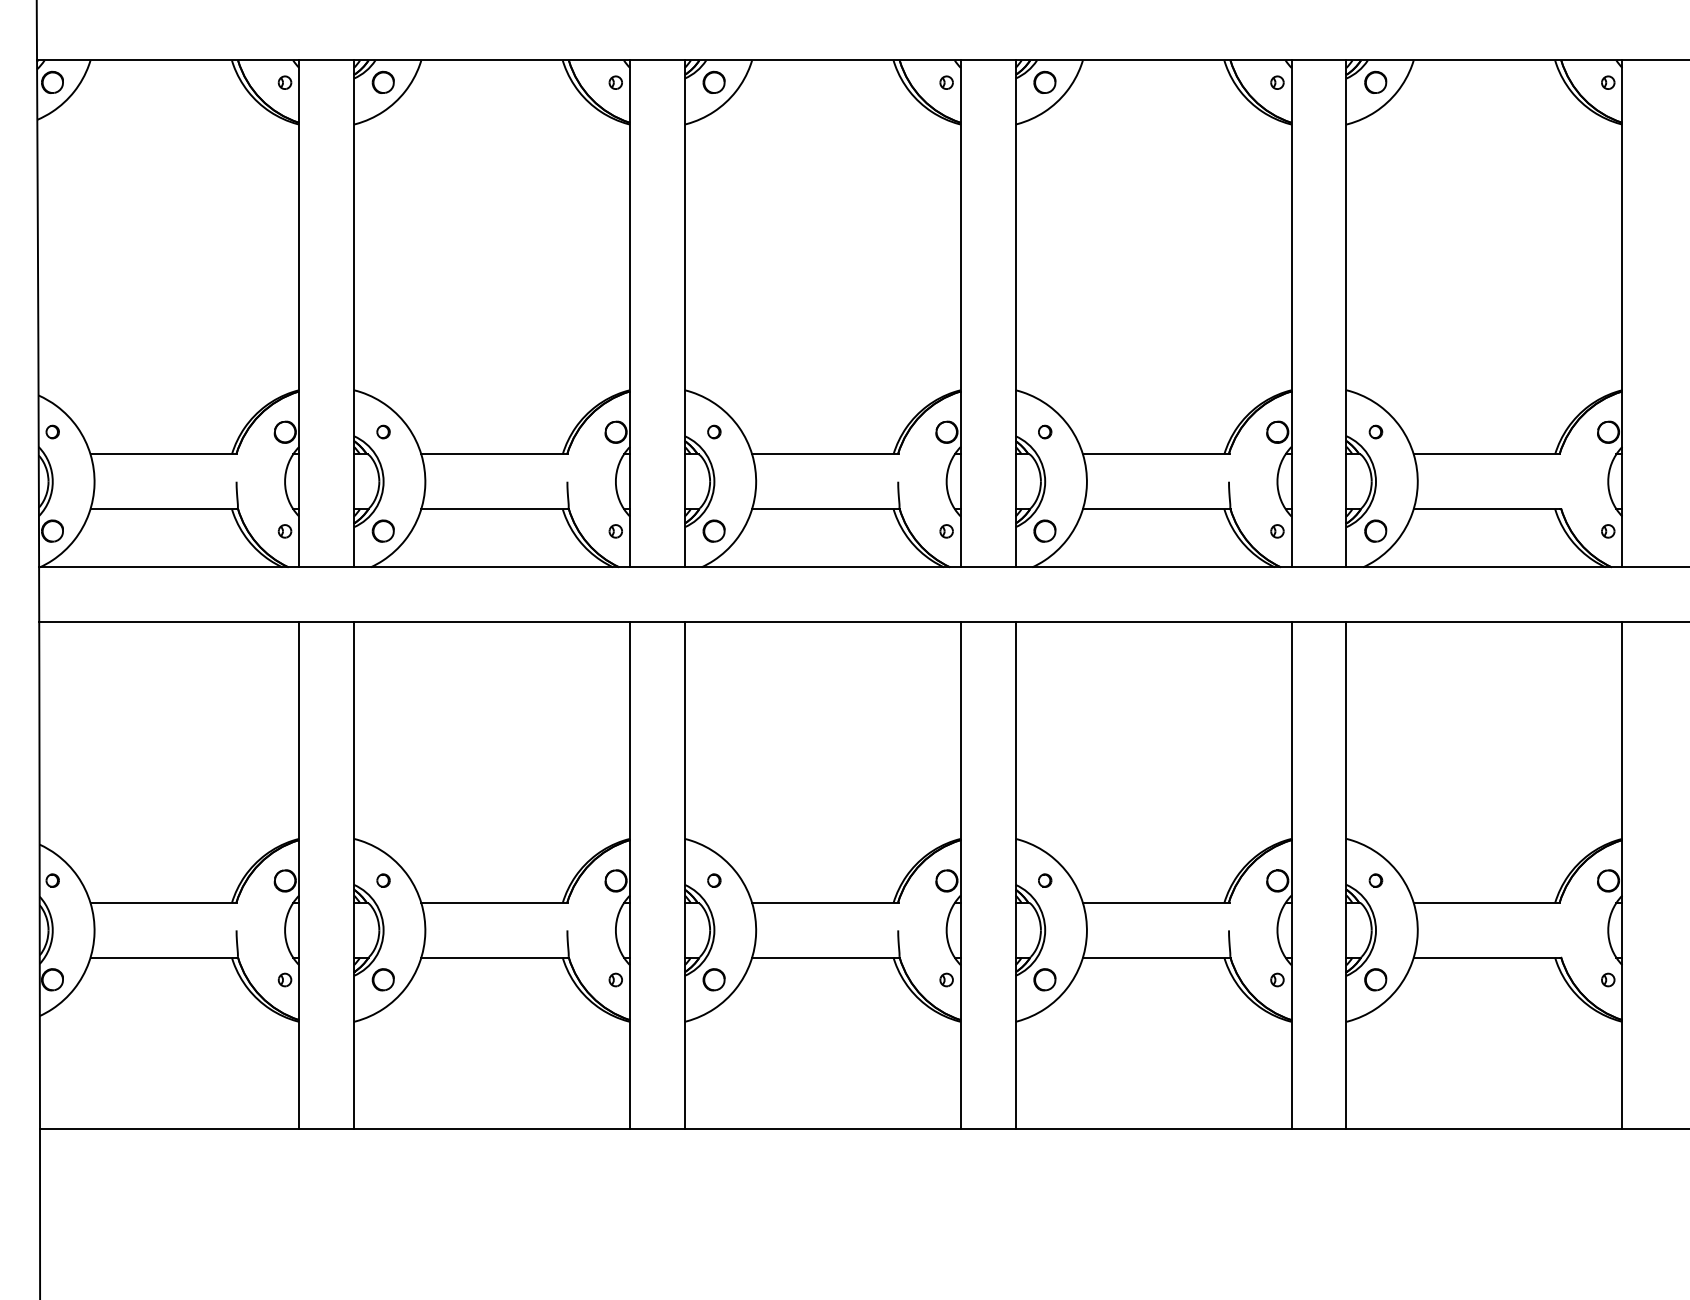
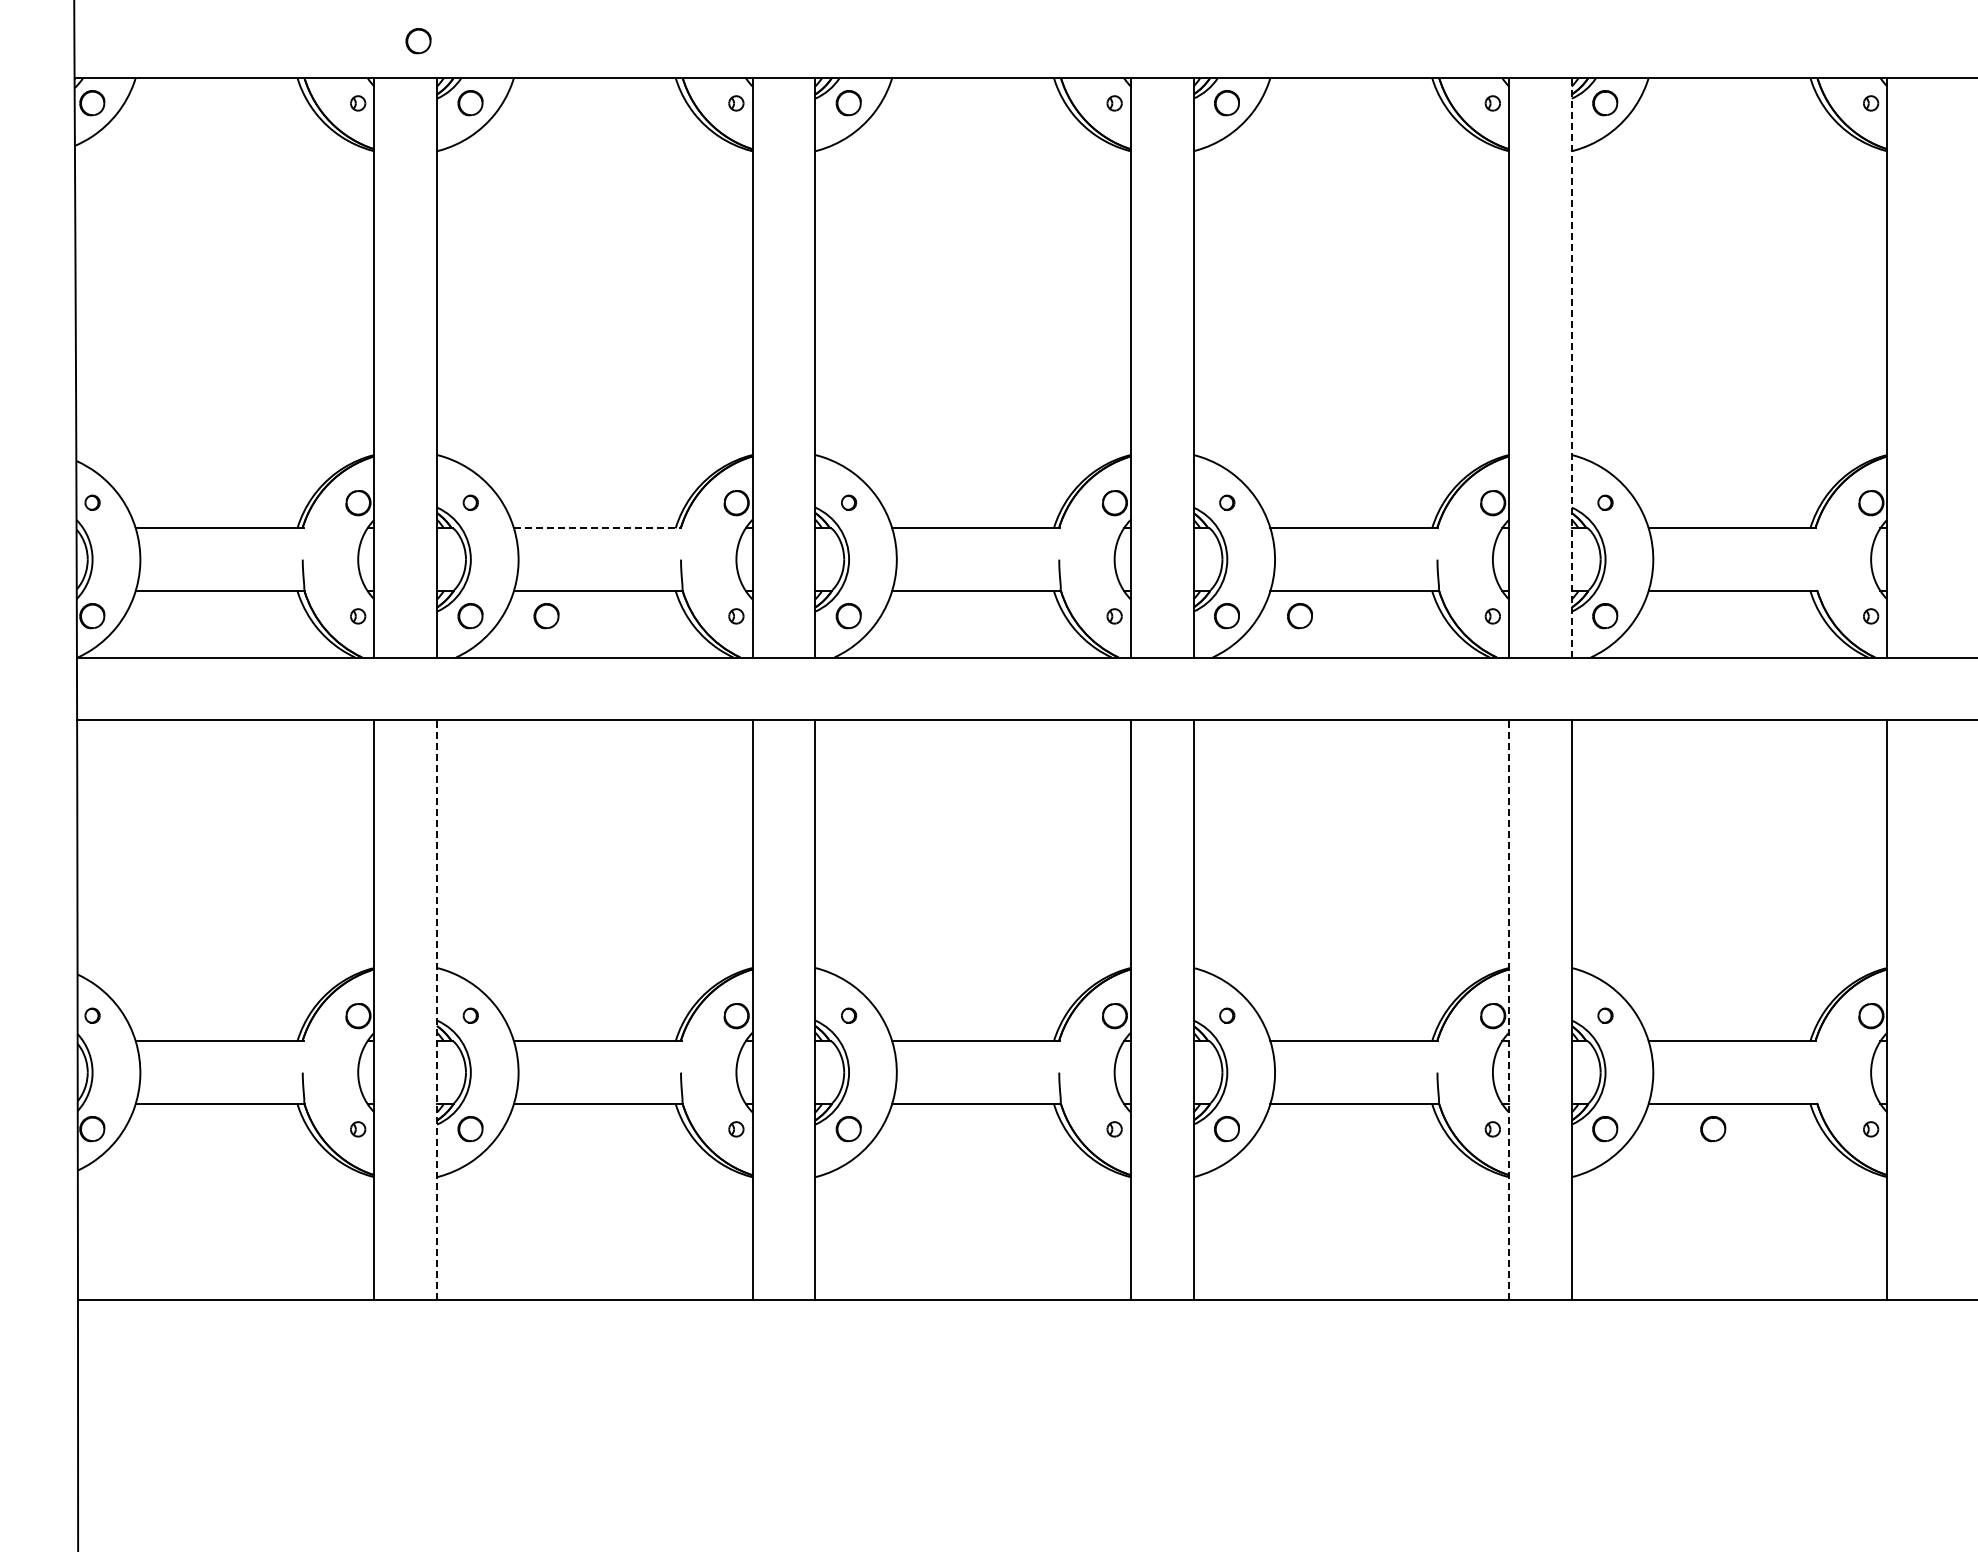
part: (337, 28) -> (418, 41), added
line: (1346, 313) -> (1571, 367), solid -> dashed
line: (494, 454) -> (597, 528), solid -> dashed
part: (449, 531) -> (546, 616), added
part: (1108, 531) -> (1299, 616), added
line: (354, 875) -> (437, 1009), solid -> dashed
line: (1291, 875) -> (1509, 1009), solid -> dashed
part: (1470, 980) -> (1713, 1129), added

